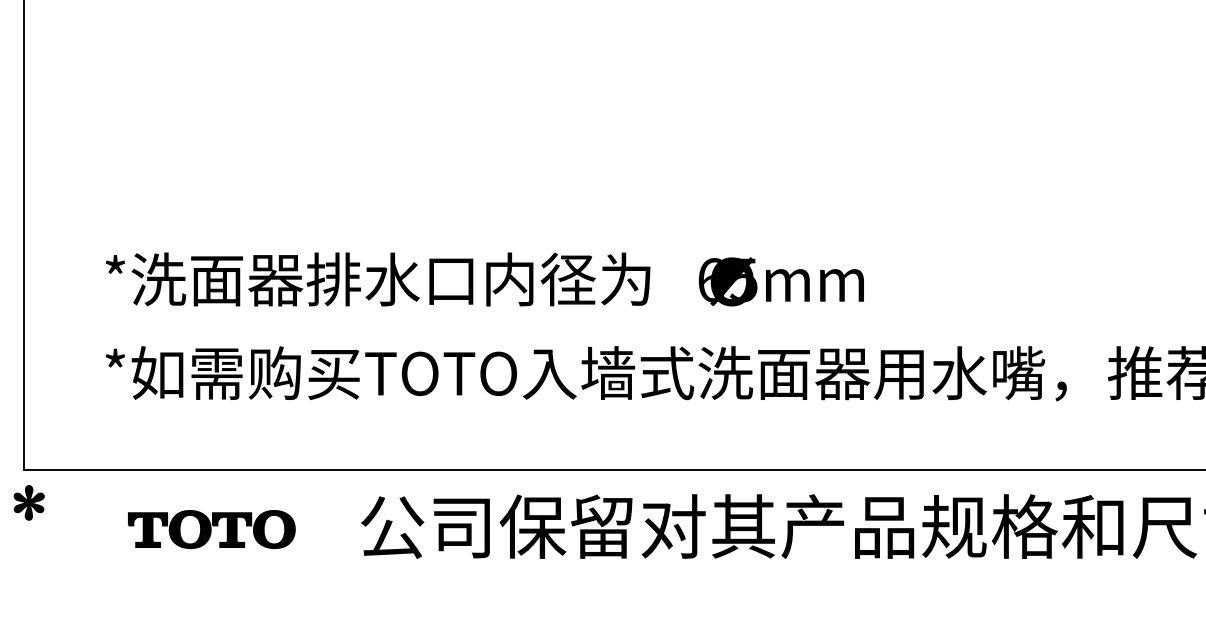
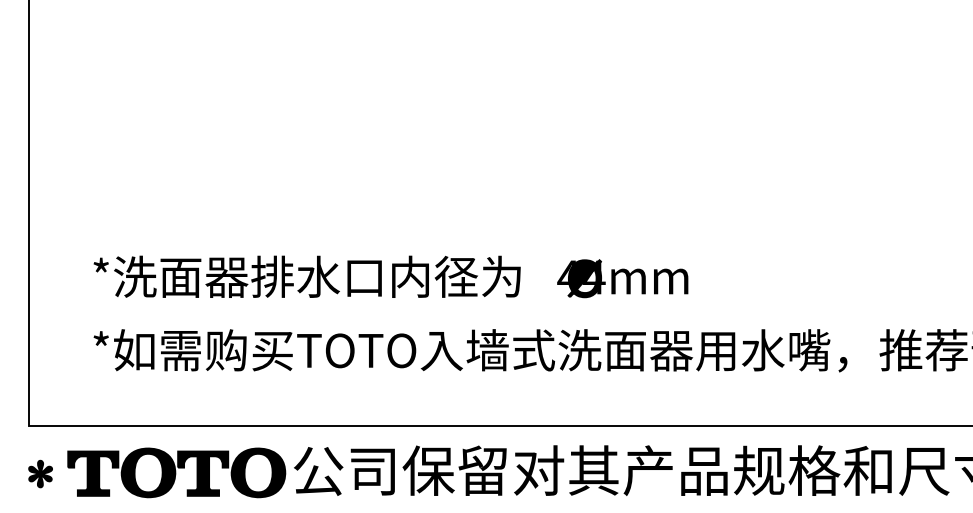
text: (727, 280) -> (581, 277), 65mm -> 44mm
part: (29, 502) -> (40, 473), moved
part: (211, 528) -> (176, 472), size x1.67

